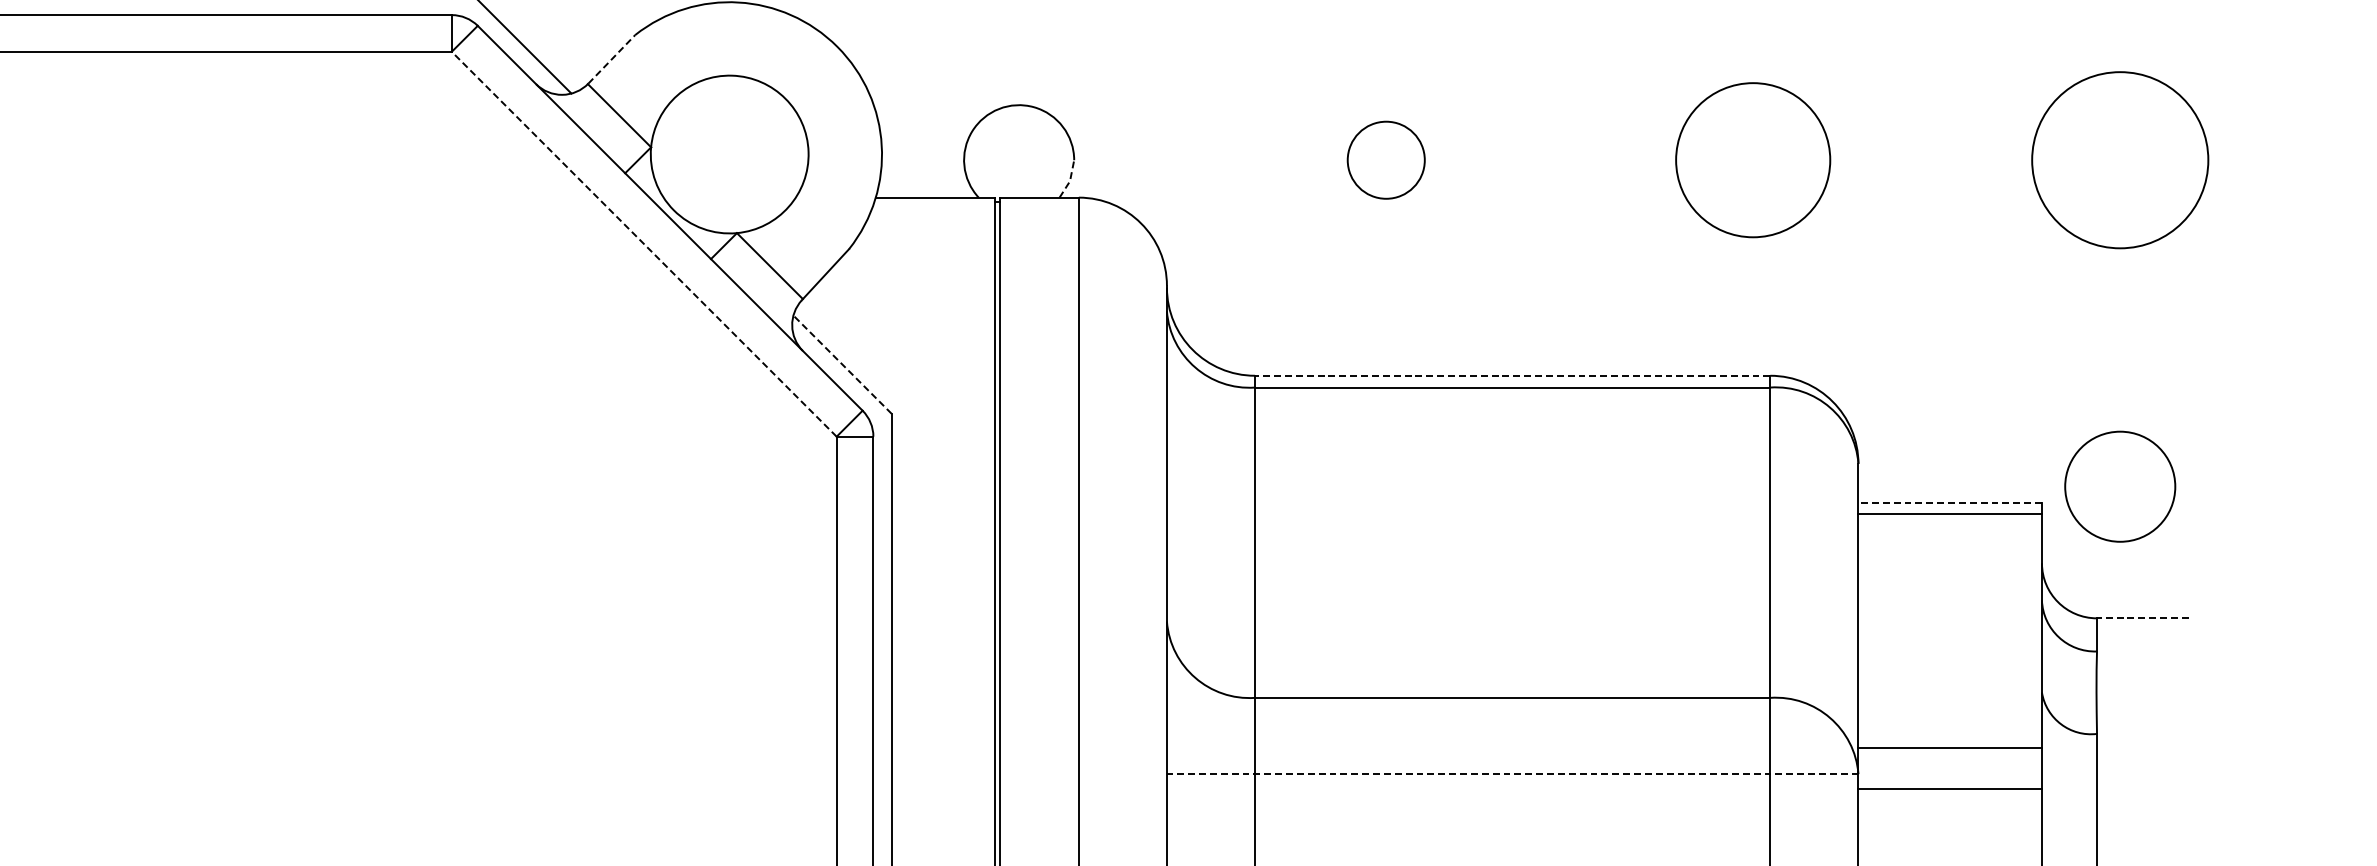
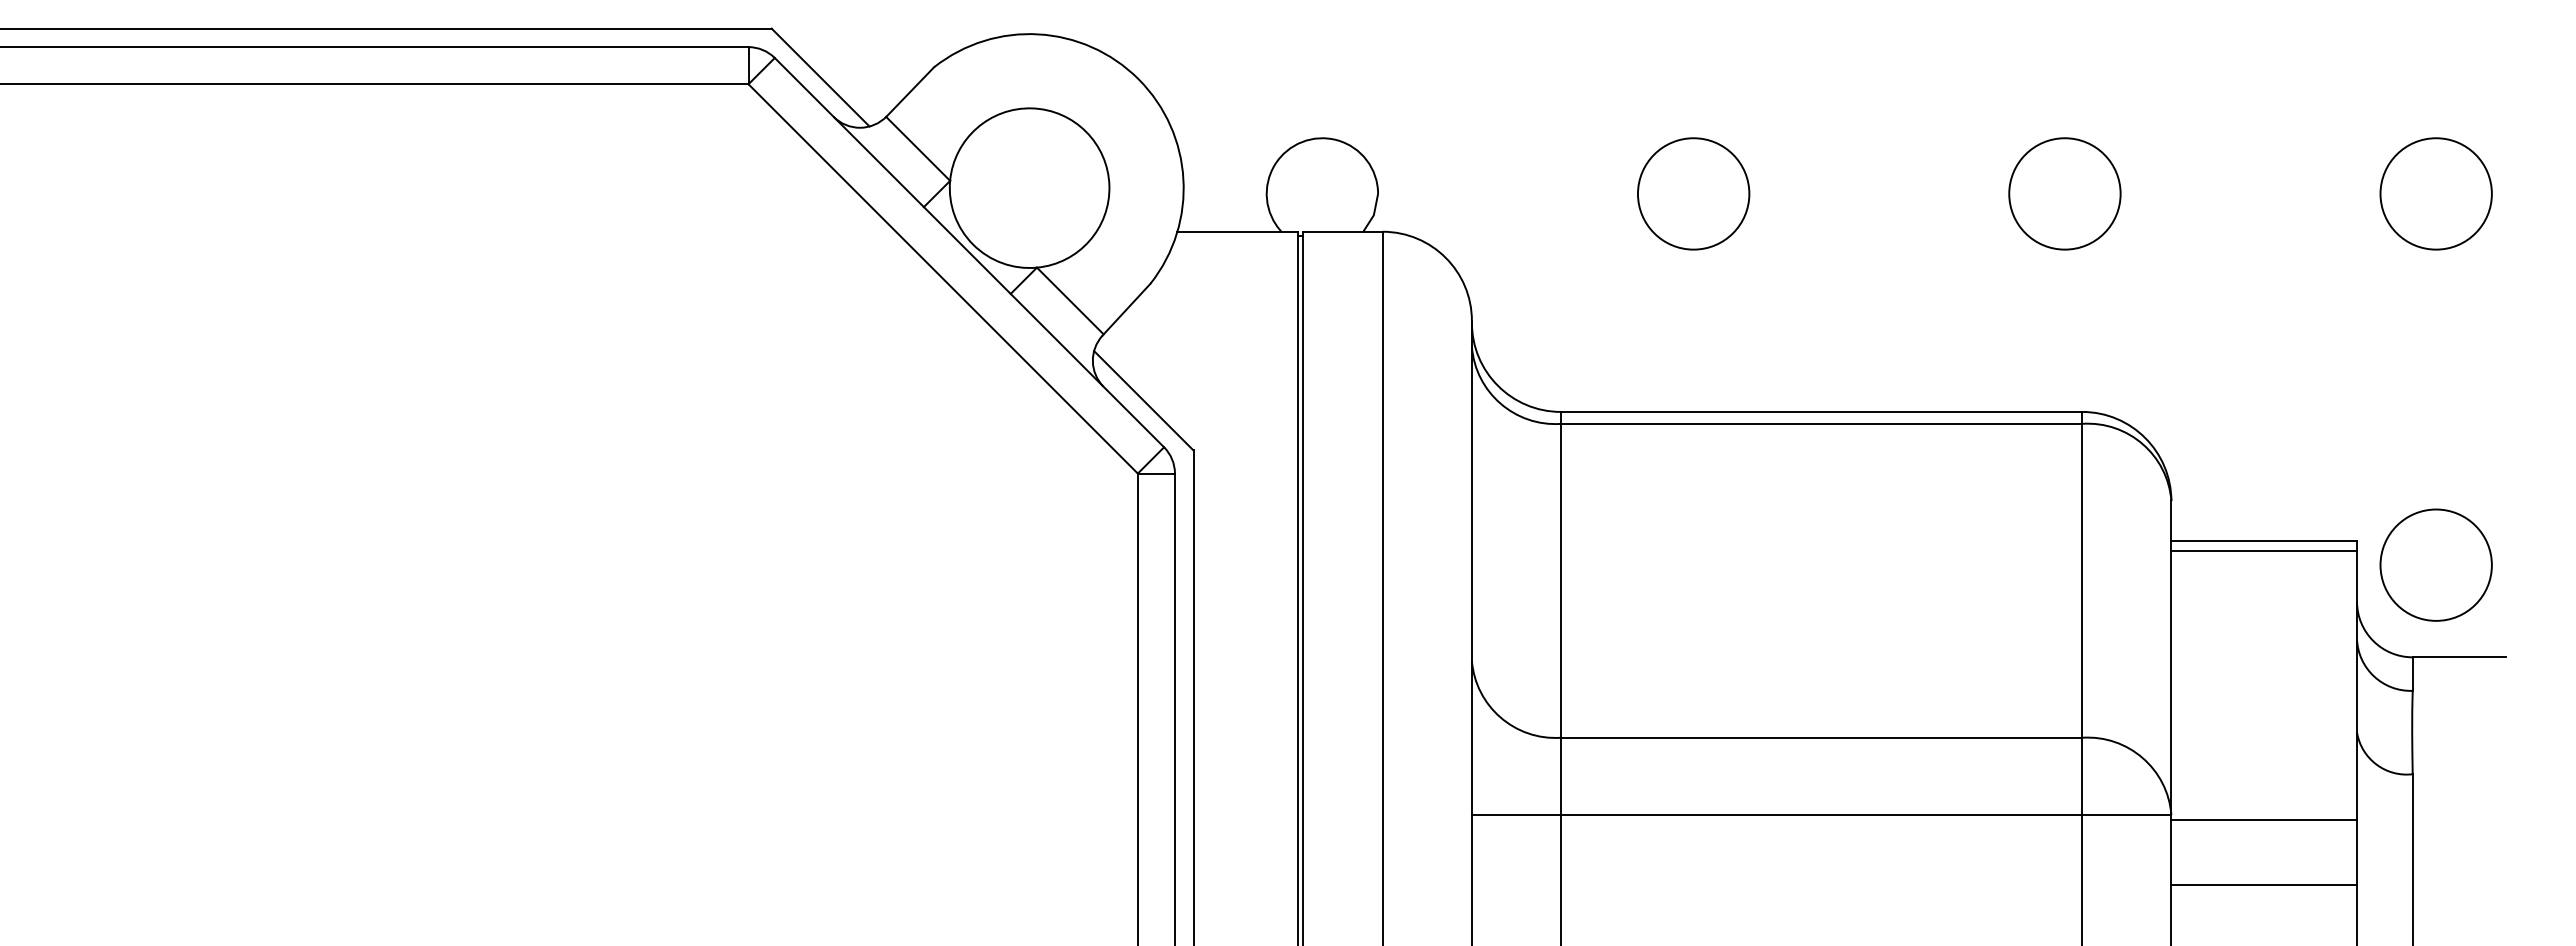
line: (611, 58) -> (910, 91), dashed -> solid
circle: (1386, 159) -> (1693, 193), size x1.43
circle: (1752, 159) -> (2064, 193), size x0.71
circle: (2119, 159) -> (2435, 193), size x0.62
line: (1070, 180) -> (1374, 214), dashed -> solid
line: (643, 243) -> (942, 278), dashed -> solid
line: (842, 364) -> (1143, 400), dashed -> solid
line: (1512, 375) -> (1821, 411), dashed -> solid
circle: (2119, 486) -> (2435, 564), moved
line: (1950, 502) -> (2264, 540), dashed -> solid
line: (2142, 618) -> (2458, 657), dashed -> solid
line: (1950, 748) -> (2264, 820), moved
line: (1512, 773) -> (1821, 814), dashed -> solid
line: (1950, 789) -> (2264, 885), moved

